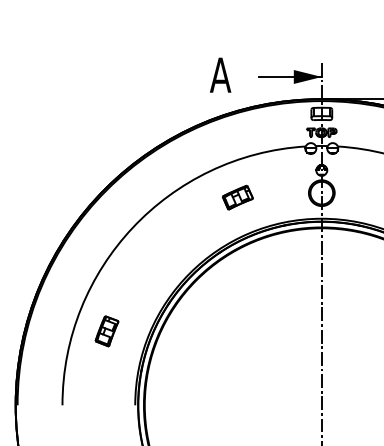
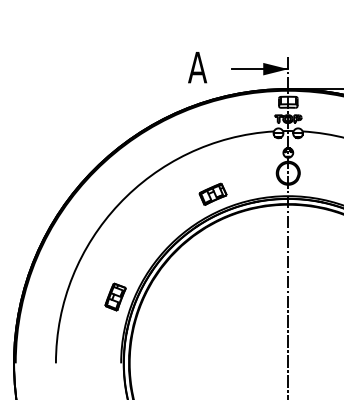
part: (237, 197) -> (212, 194), moved
part: (106, 331) -> (115, 297), moved

